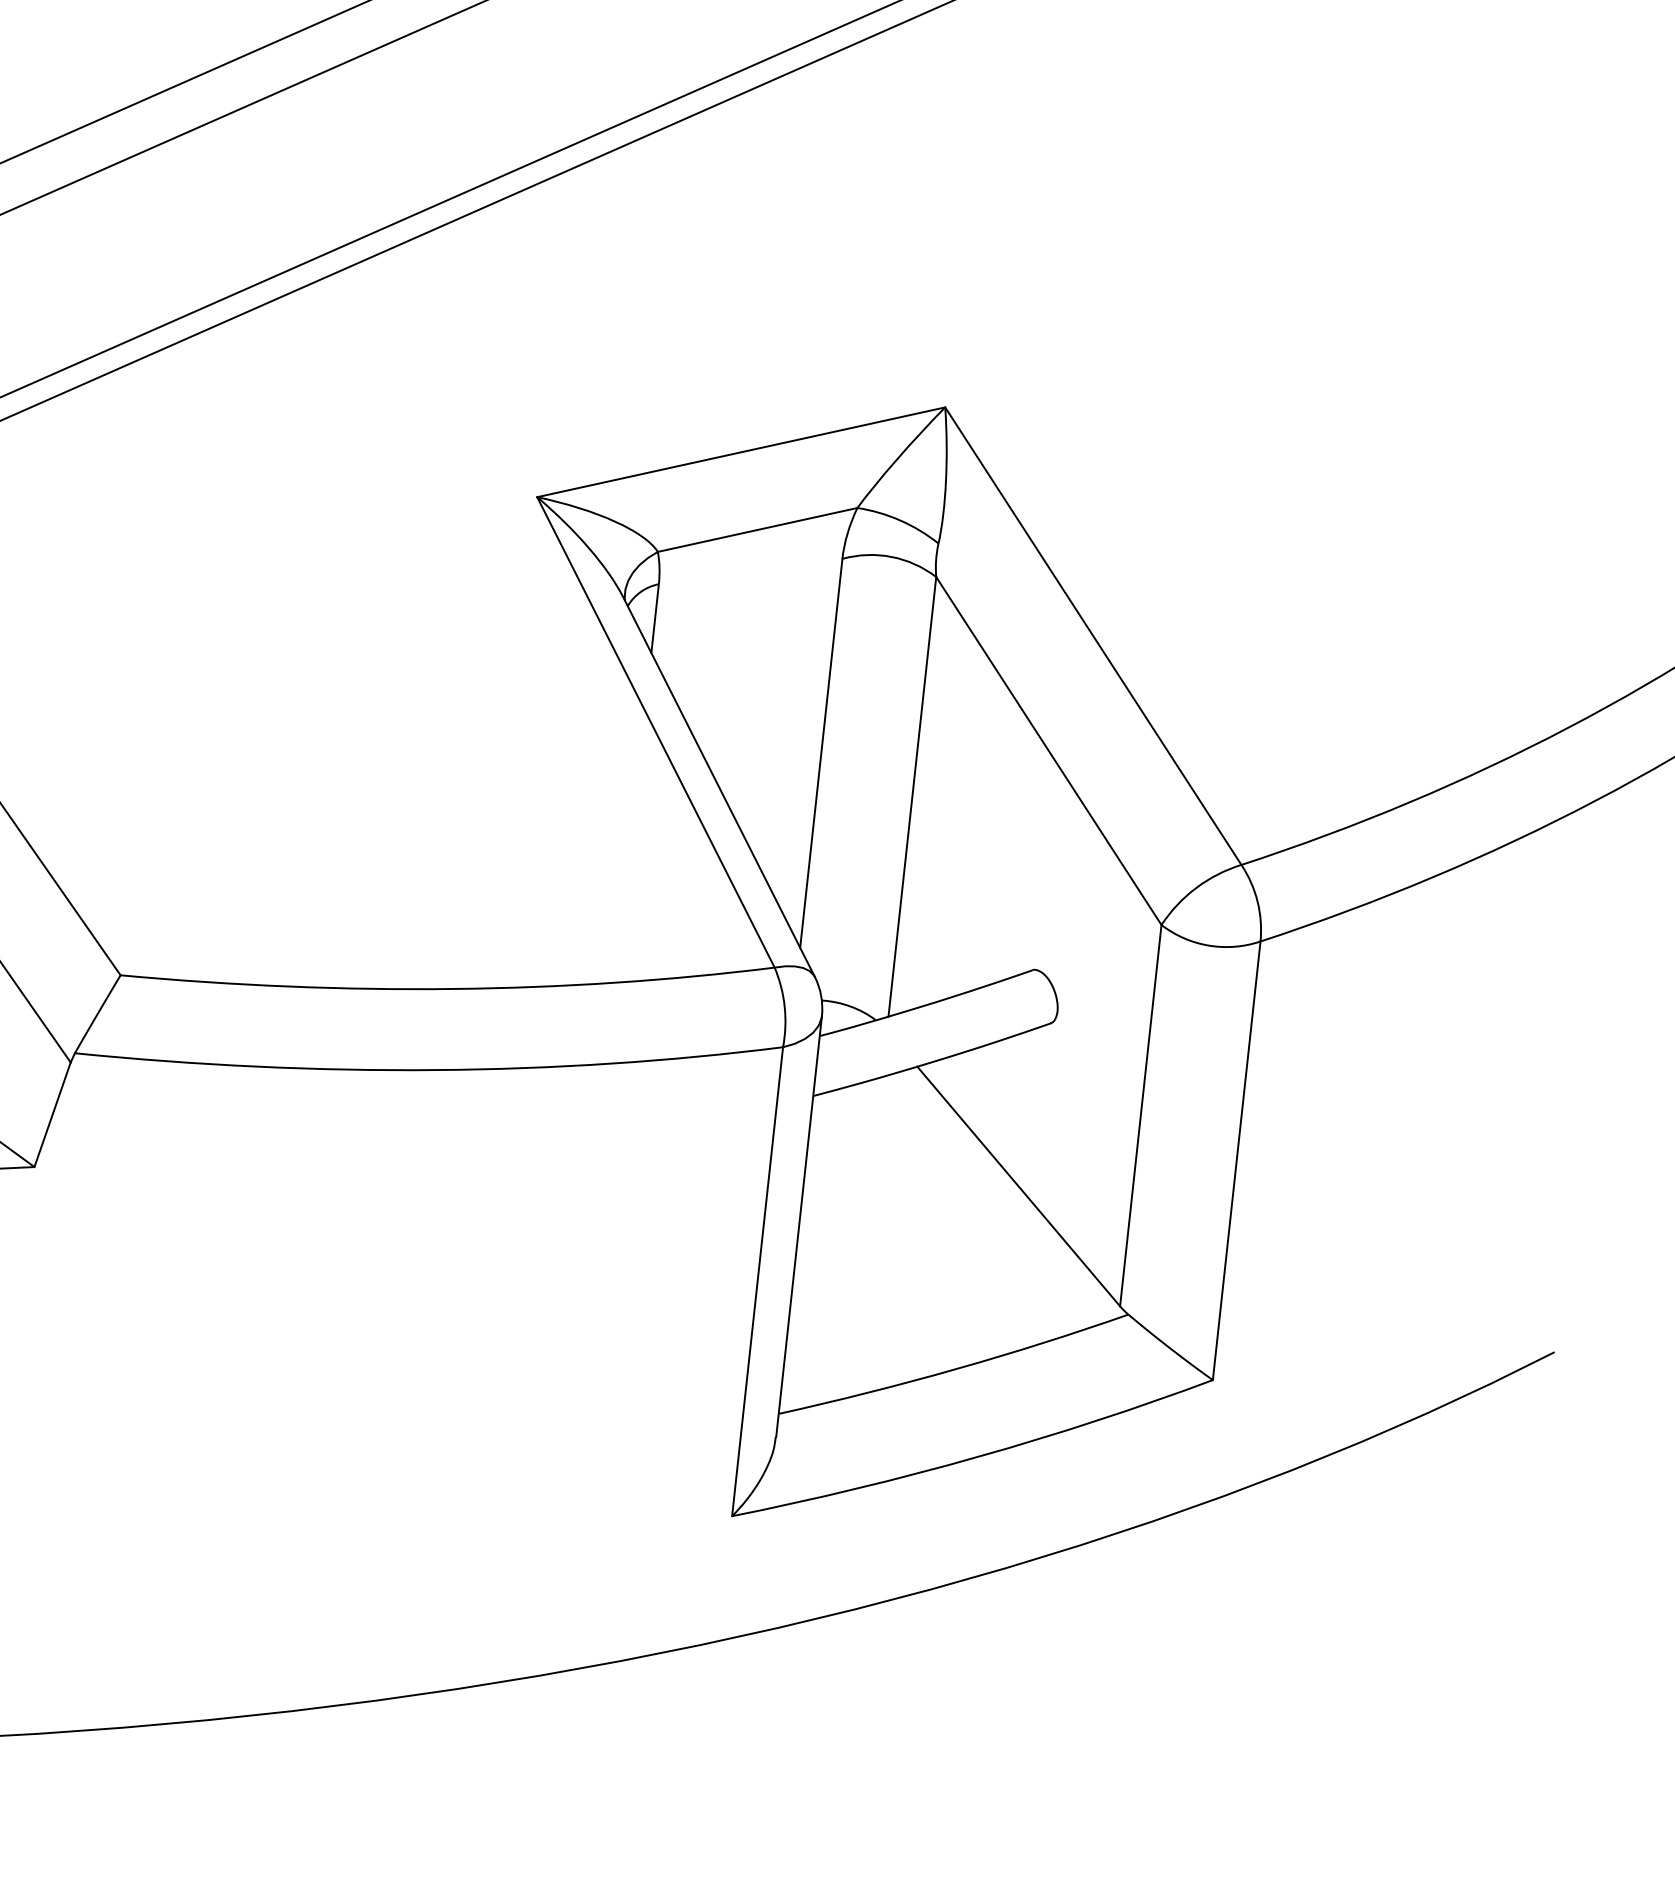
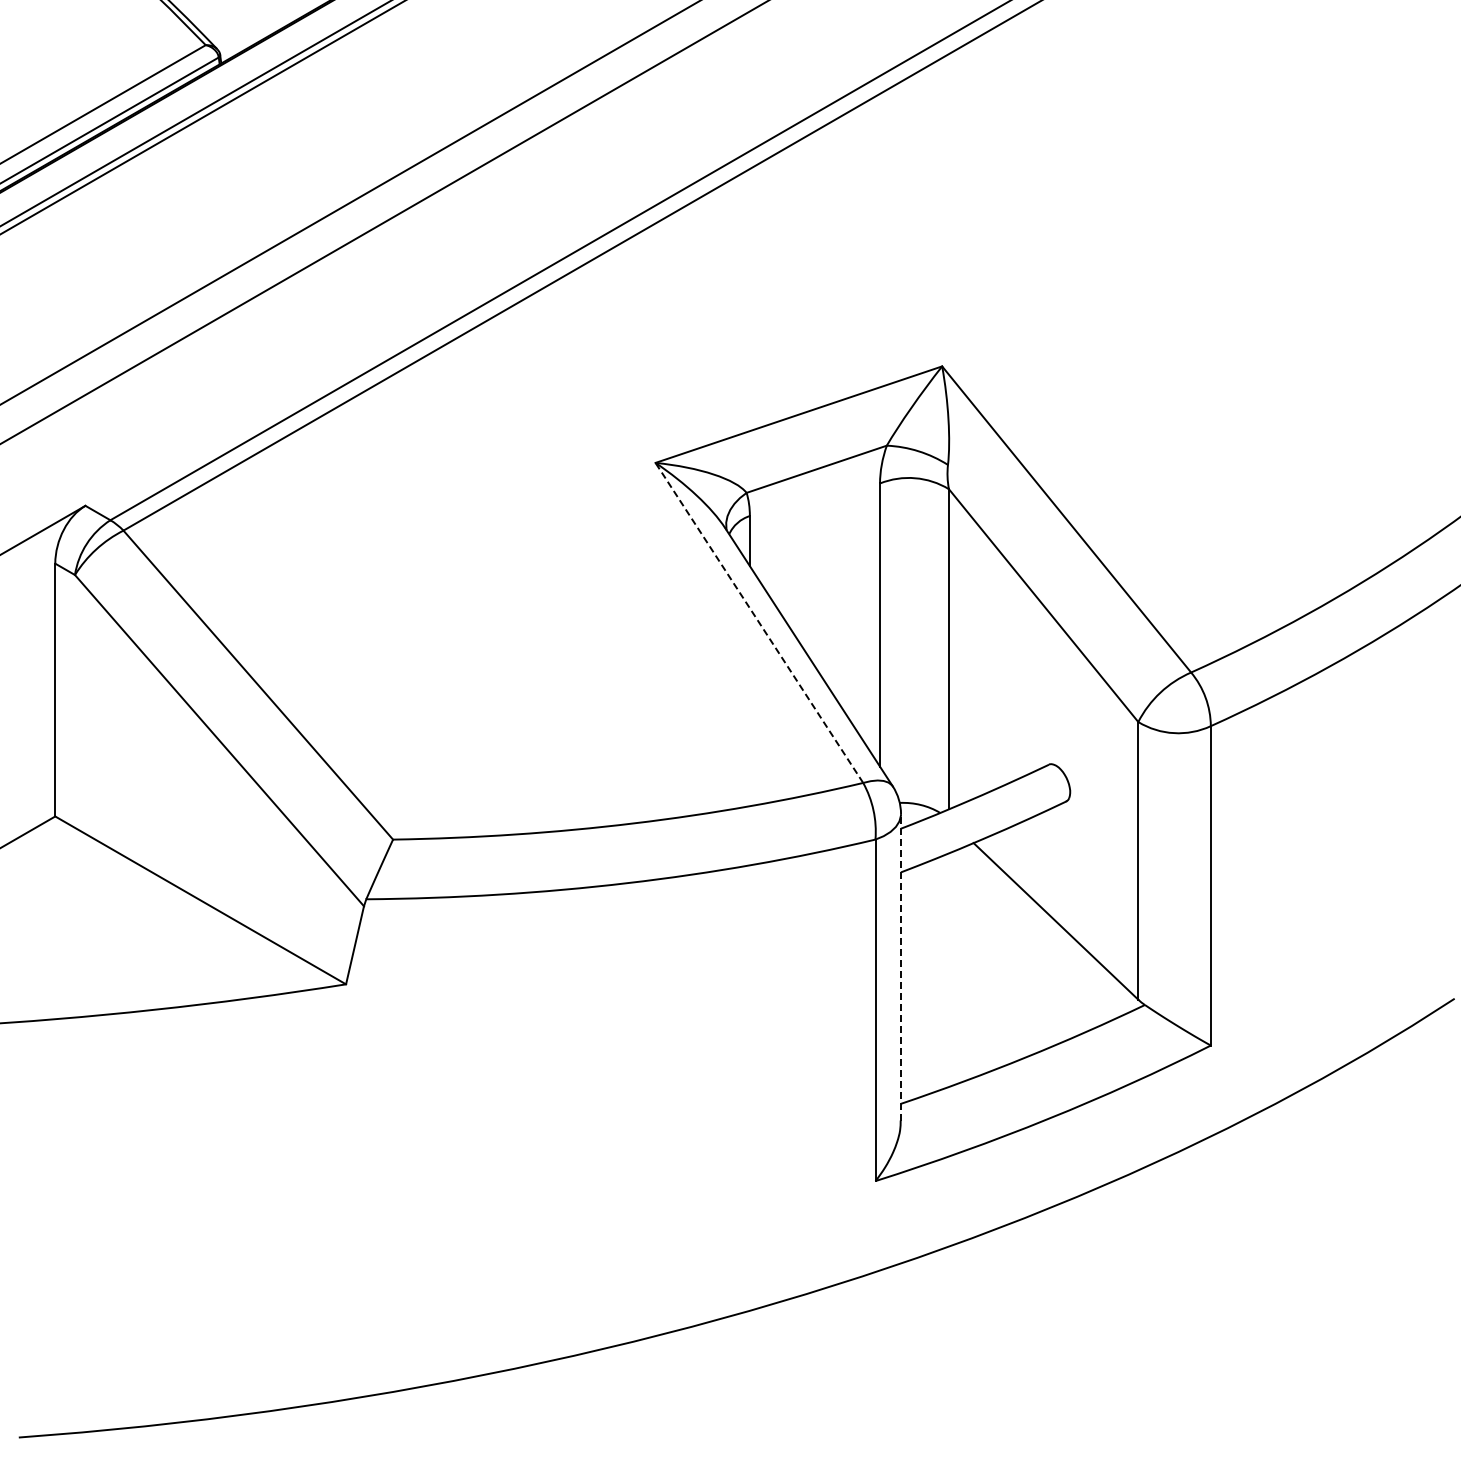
line: (656, 731) -> (759, 622), solid -> dashed
line: (799, 1225) -> (901, 966), solid -> dashed

